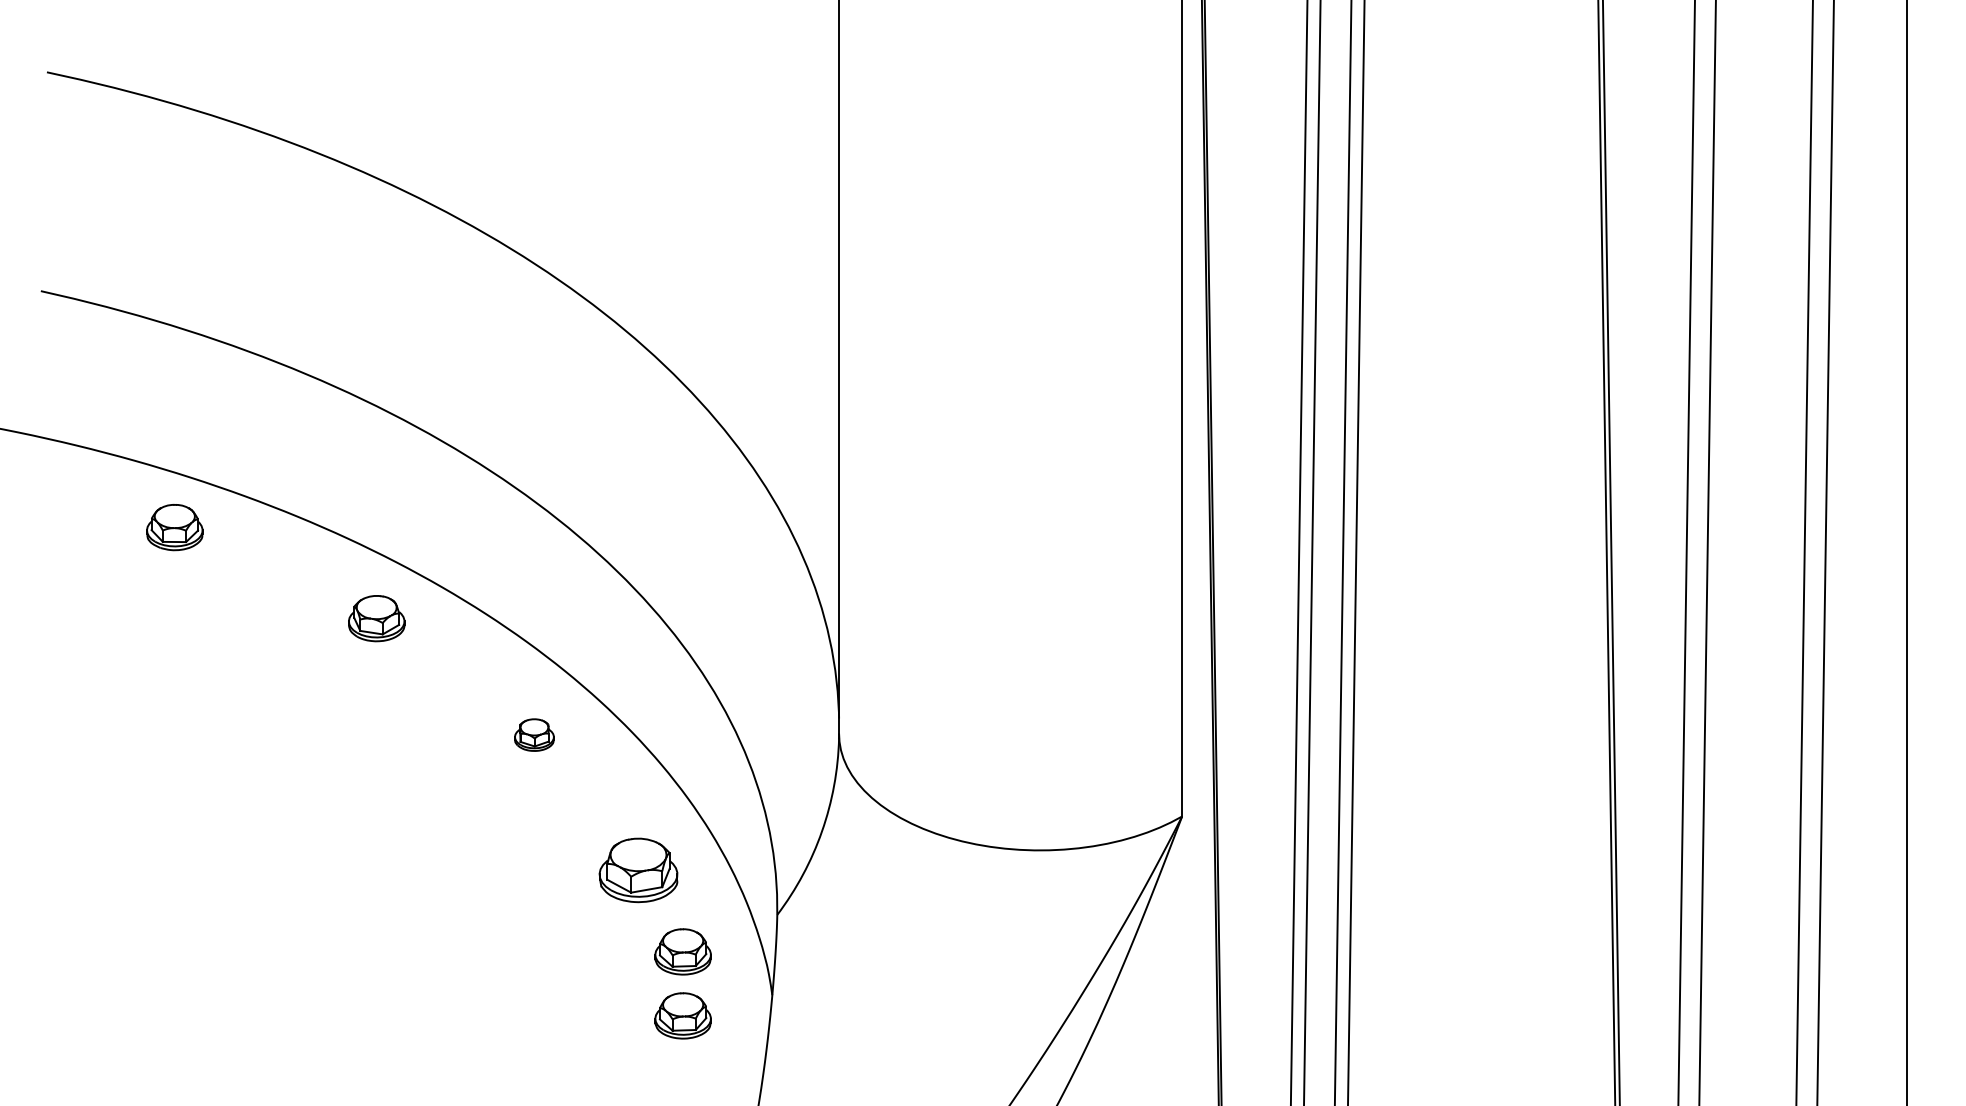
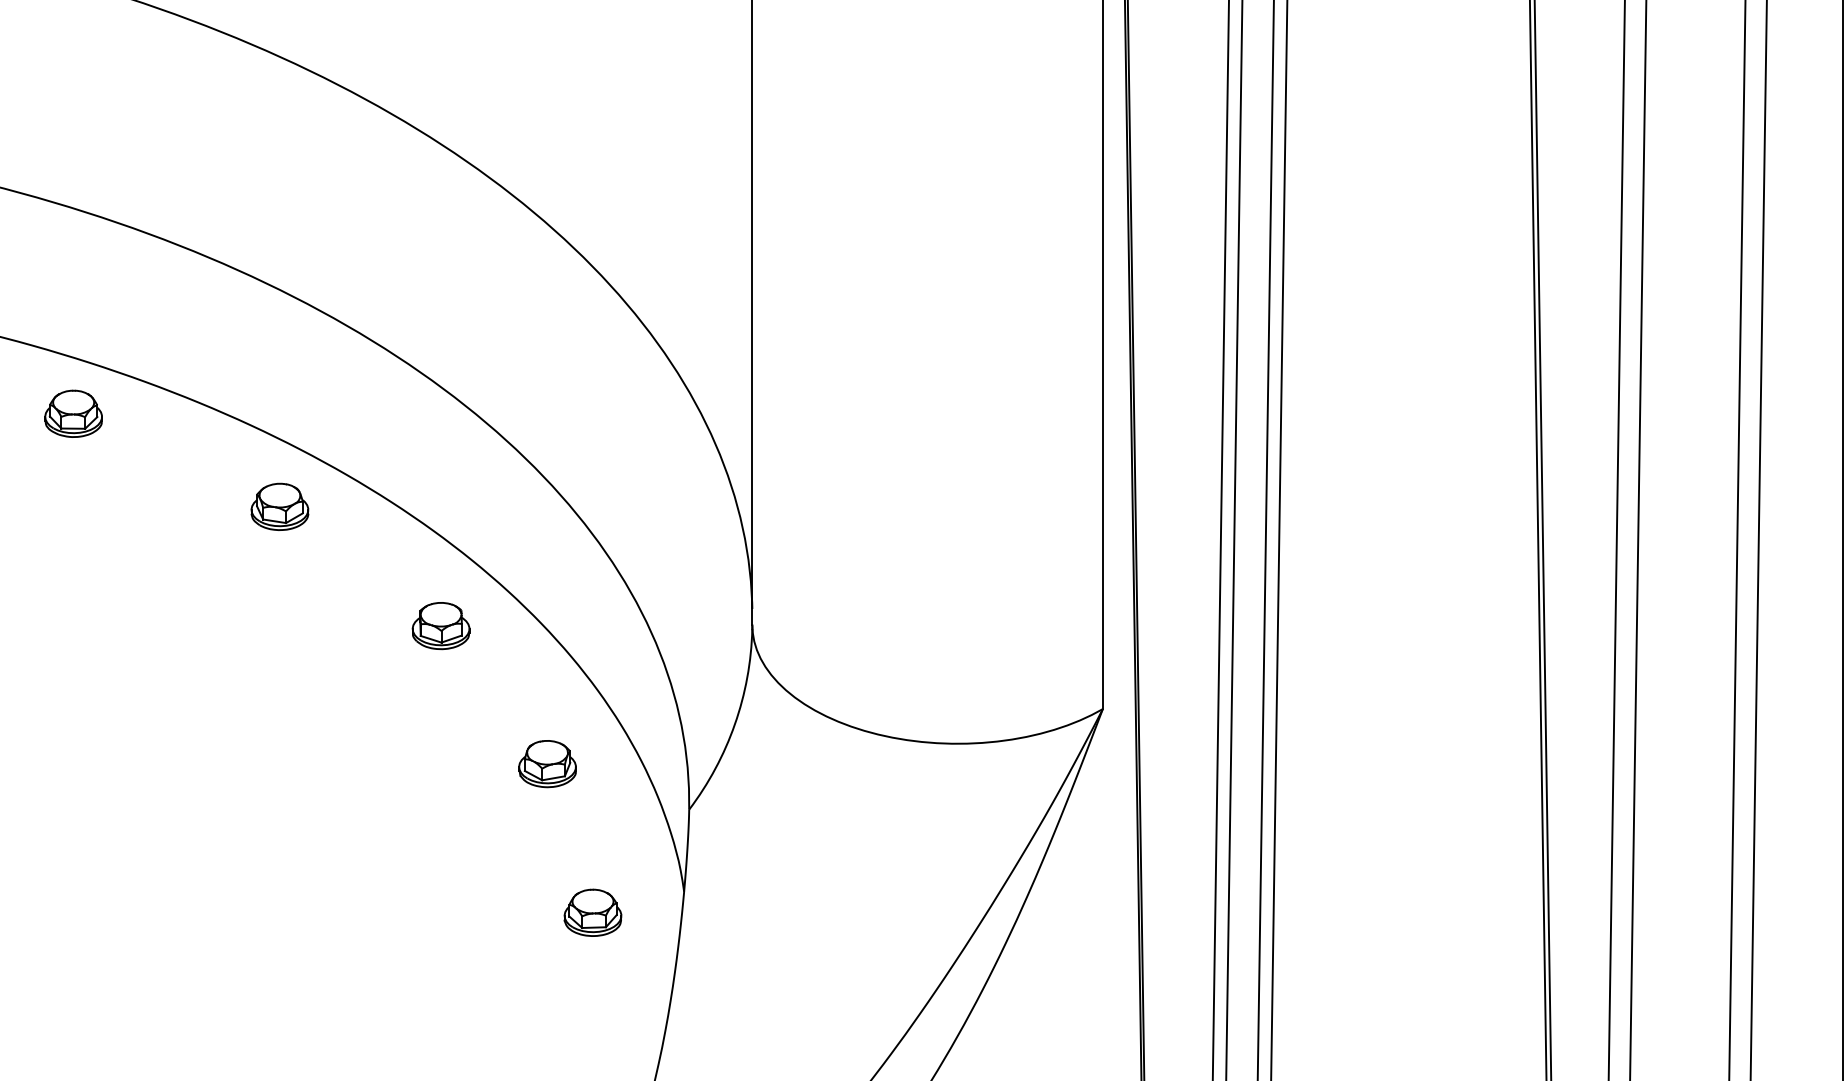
part: (534, 734) -> (441, 625), size x1.43
part: (638, 869) -> (547, 763), size x0.71
part: (682, 951) -> (592, 847), removed

